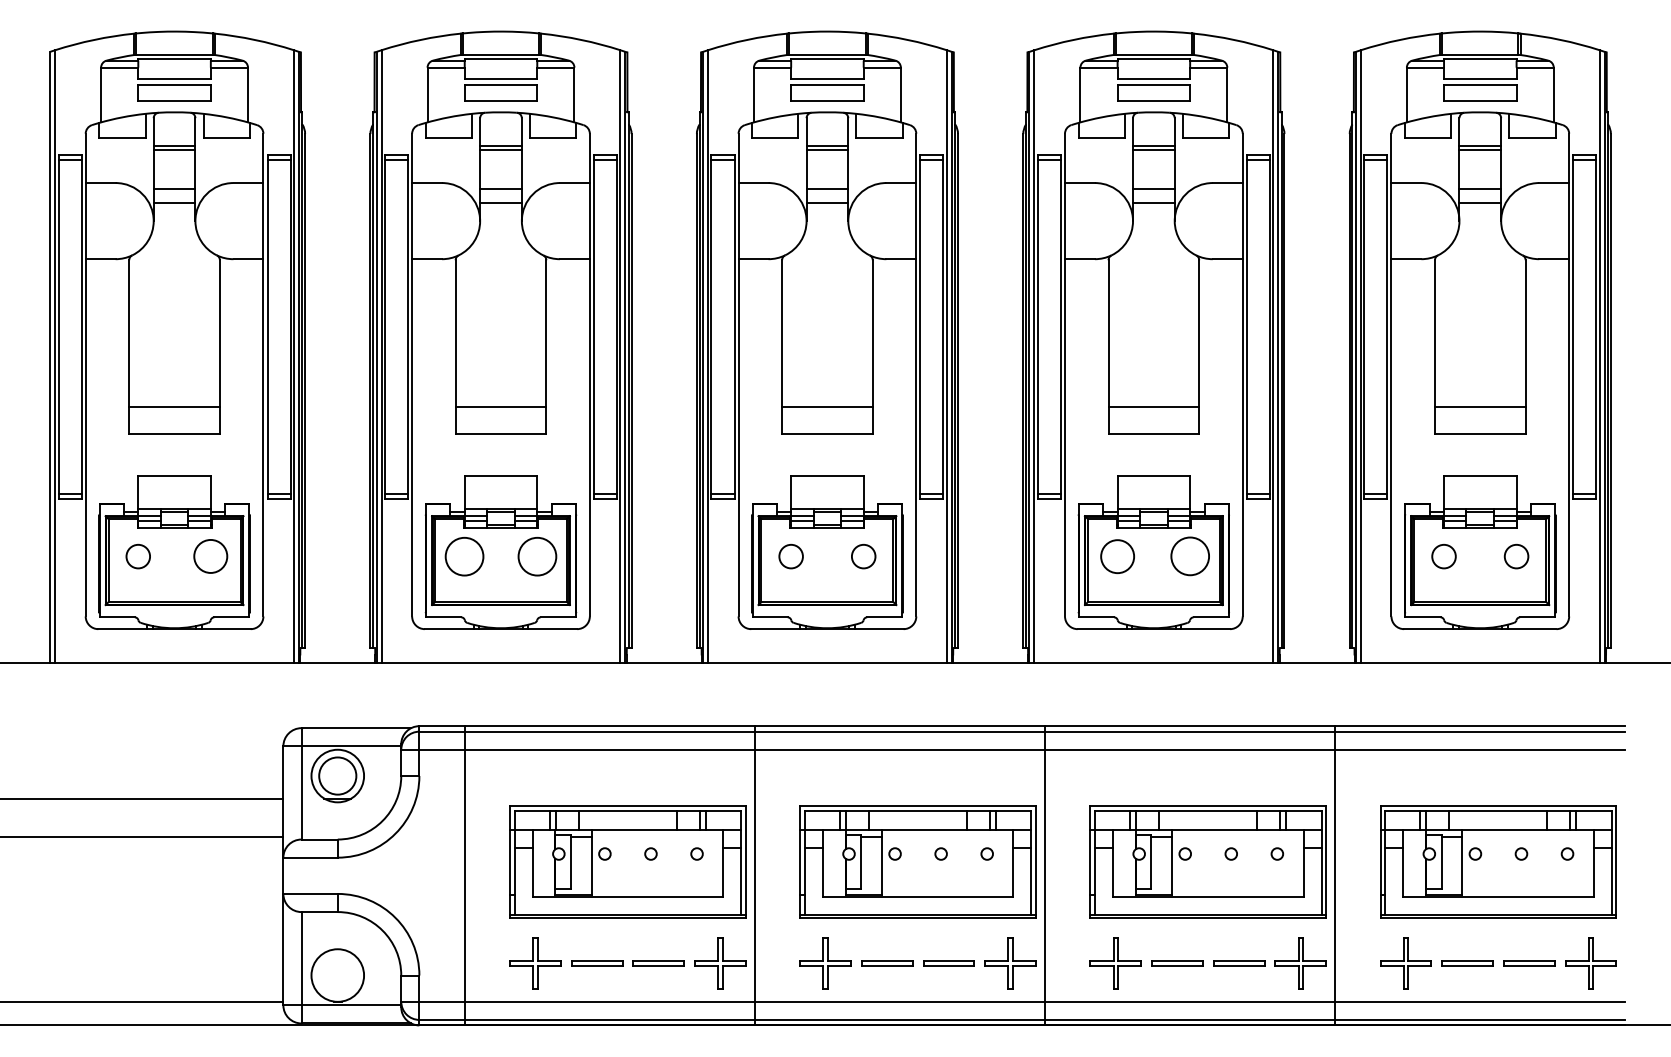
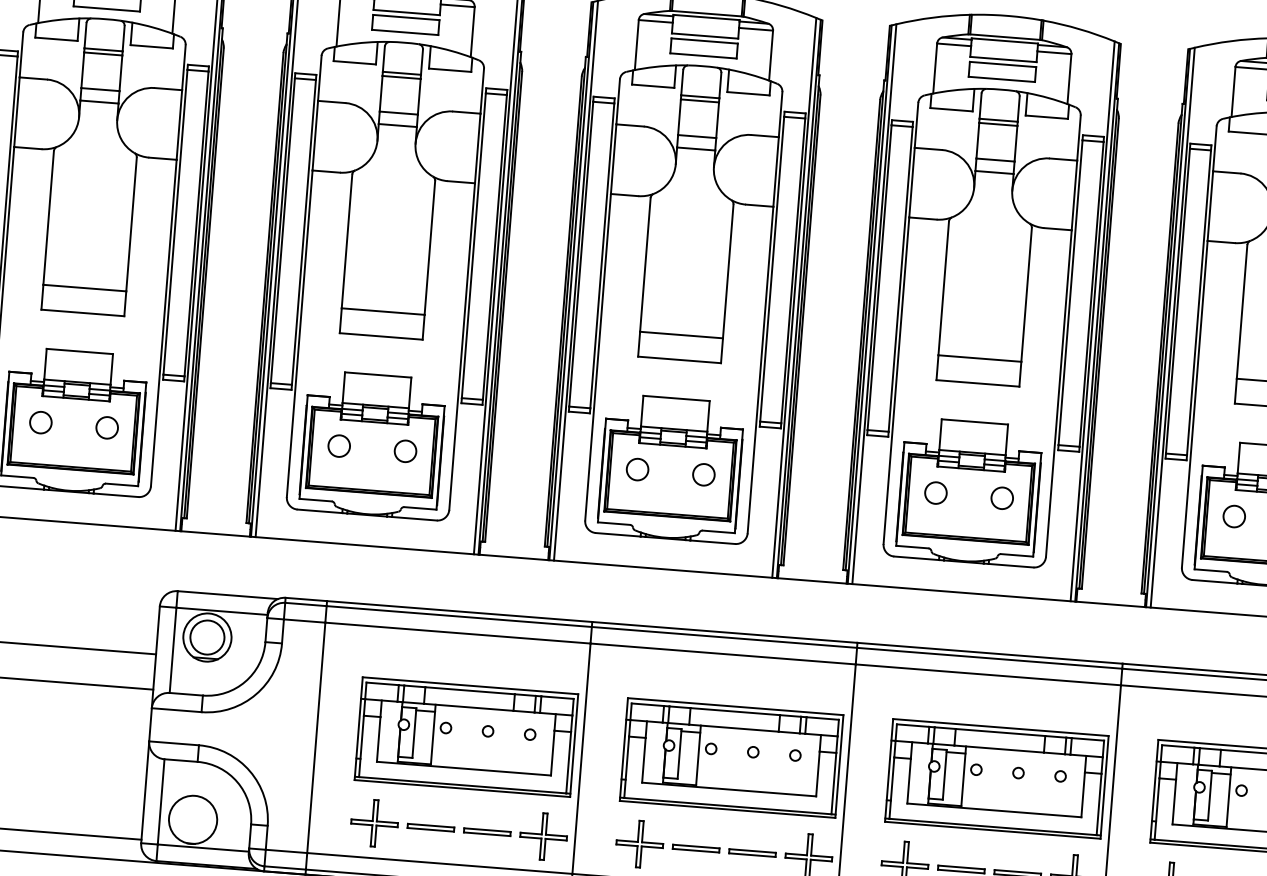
circle: (210, 556) -> (106, 427), size x0.71
circle: (464, 556) -> (339, 446), size x0.62
circle: (536, 556) -> (404, 451), size x0.62
circle: (1117, 556) -> (935, 492), size x0.71
circle: (1189, 556) -> (1001, 498), size x0.62

